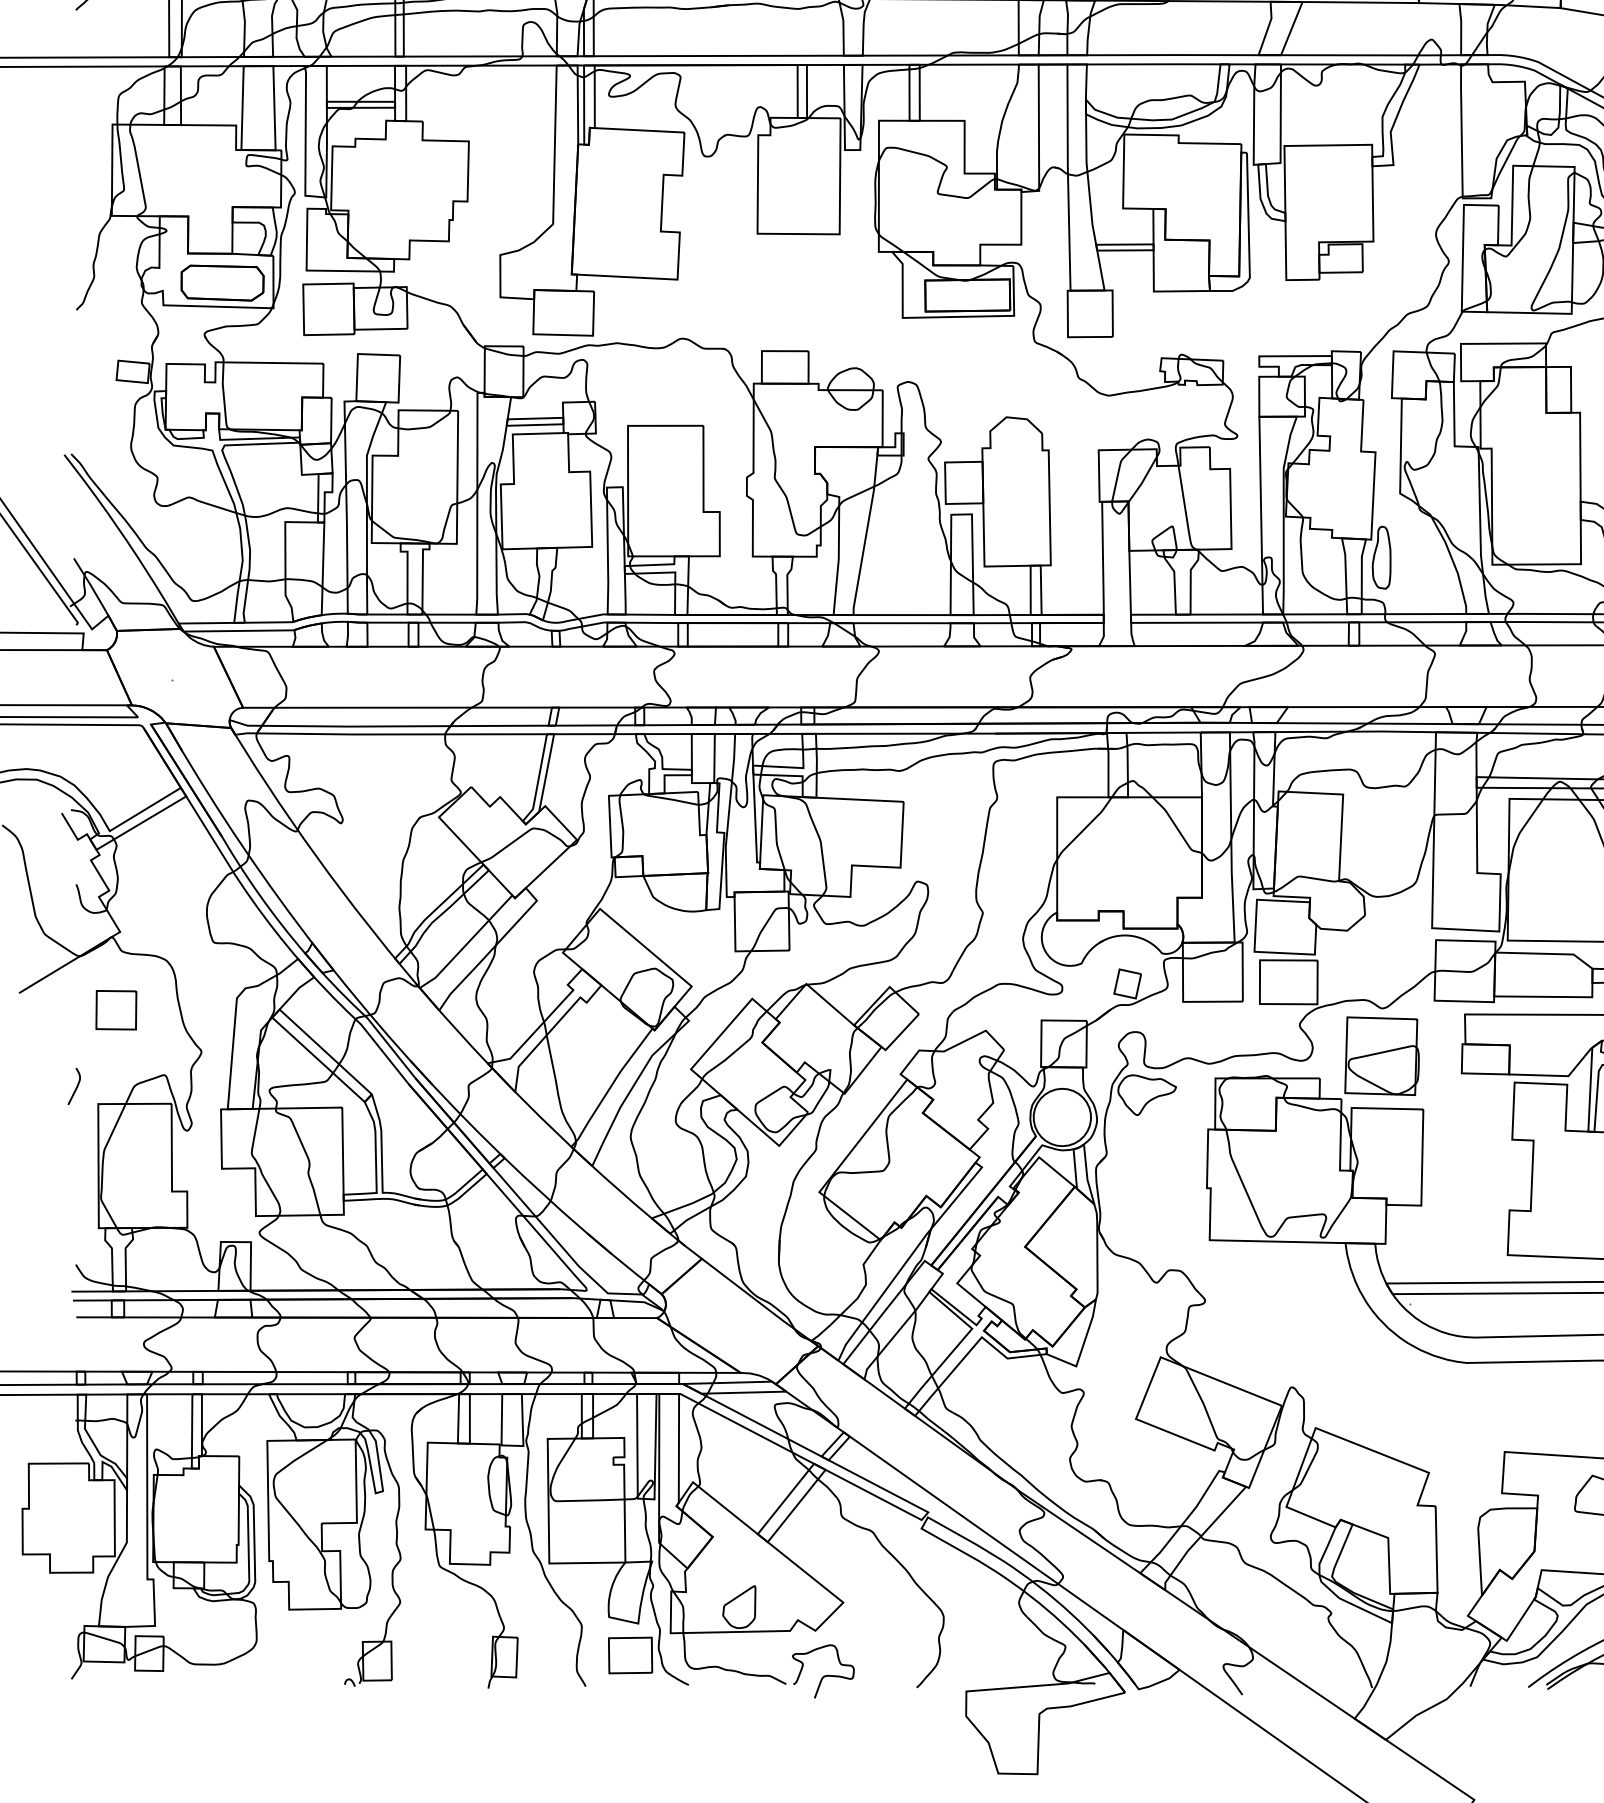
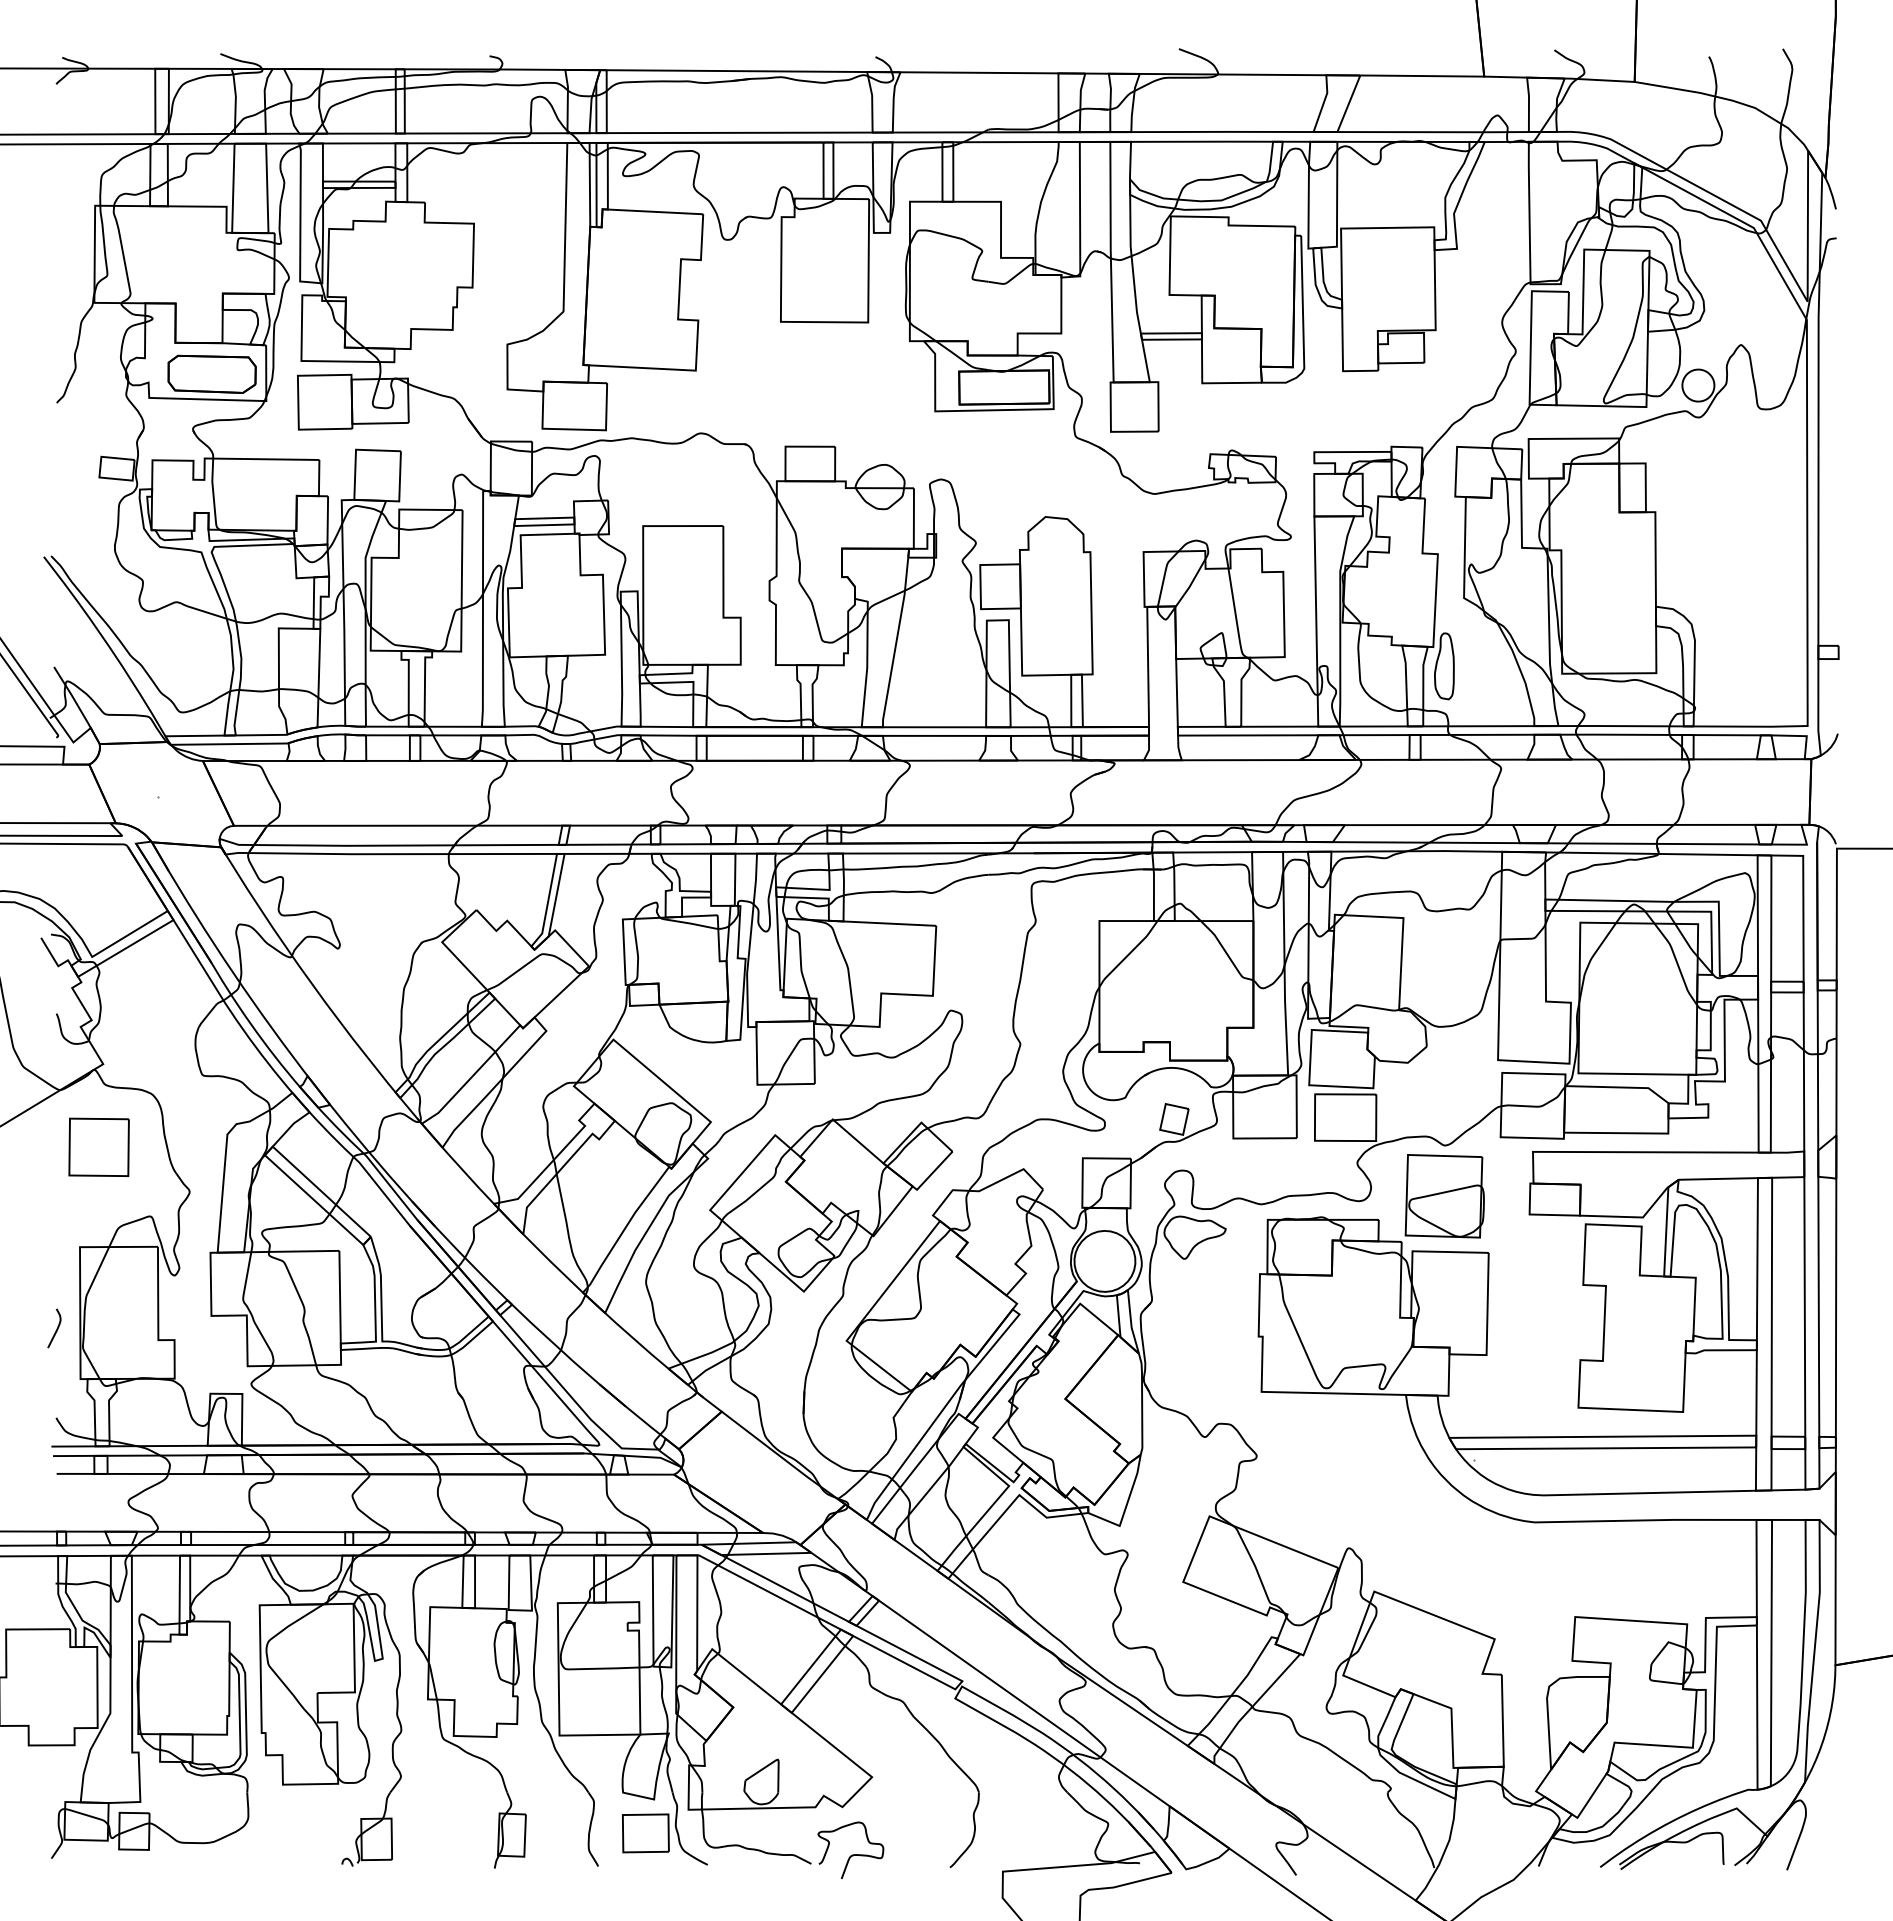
part: (116, 1010) -> (99, 1147), size x1.4
curve: (76, 1086) -> (56, 1328), moved

